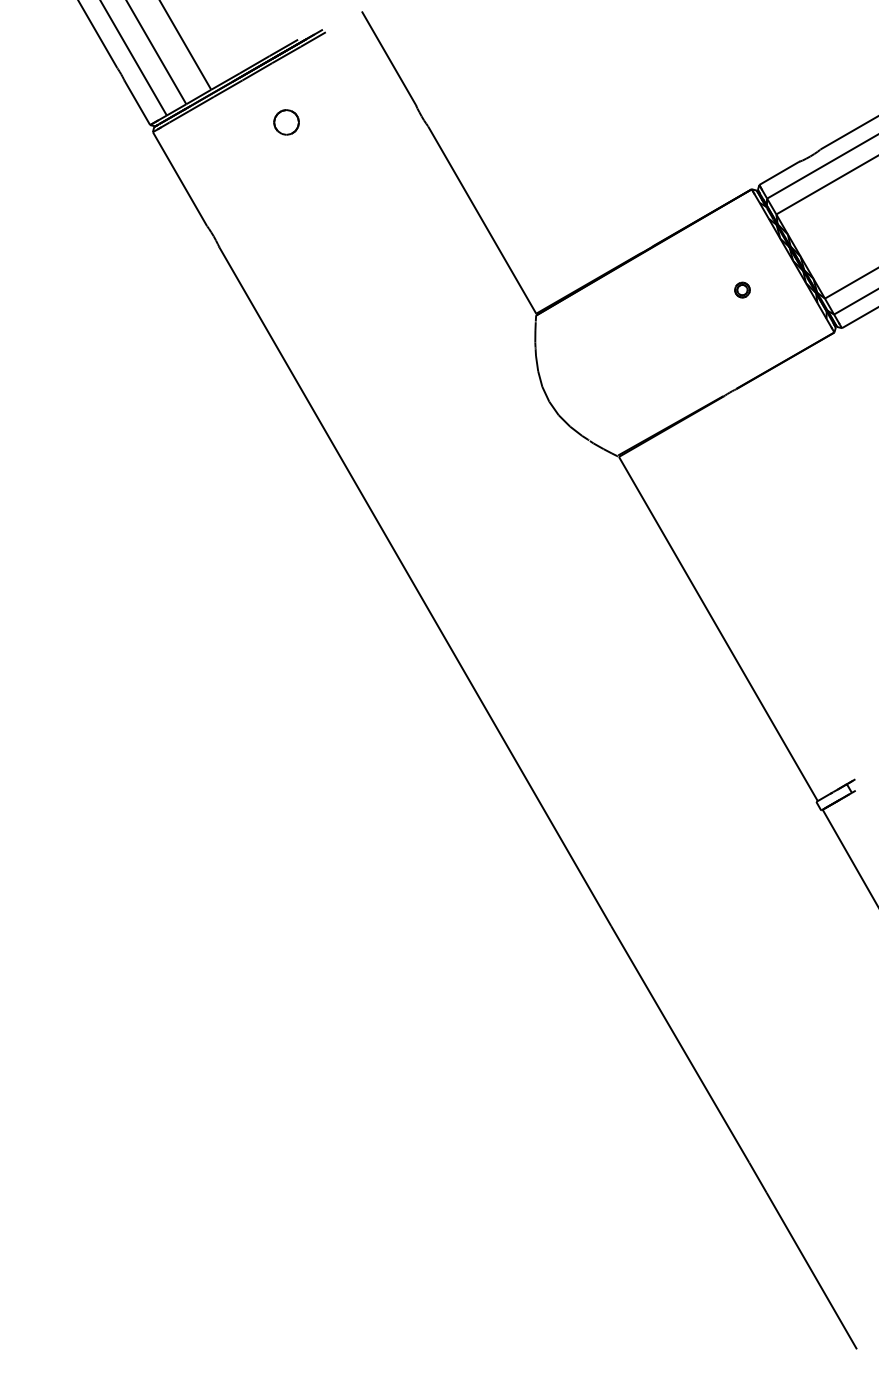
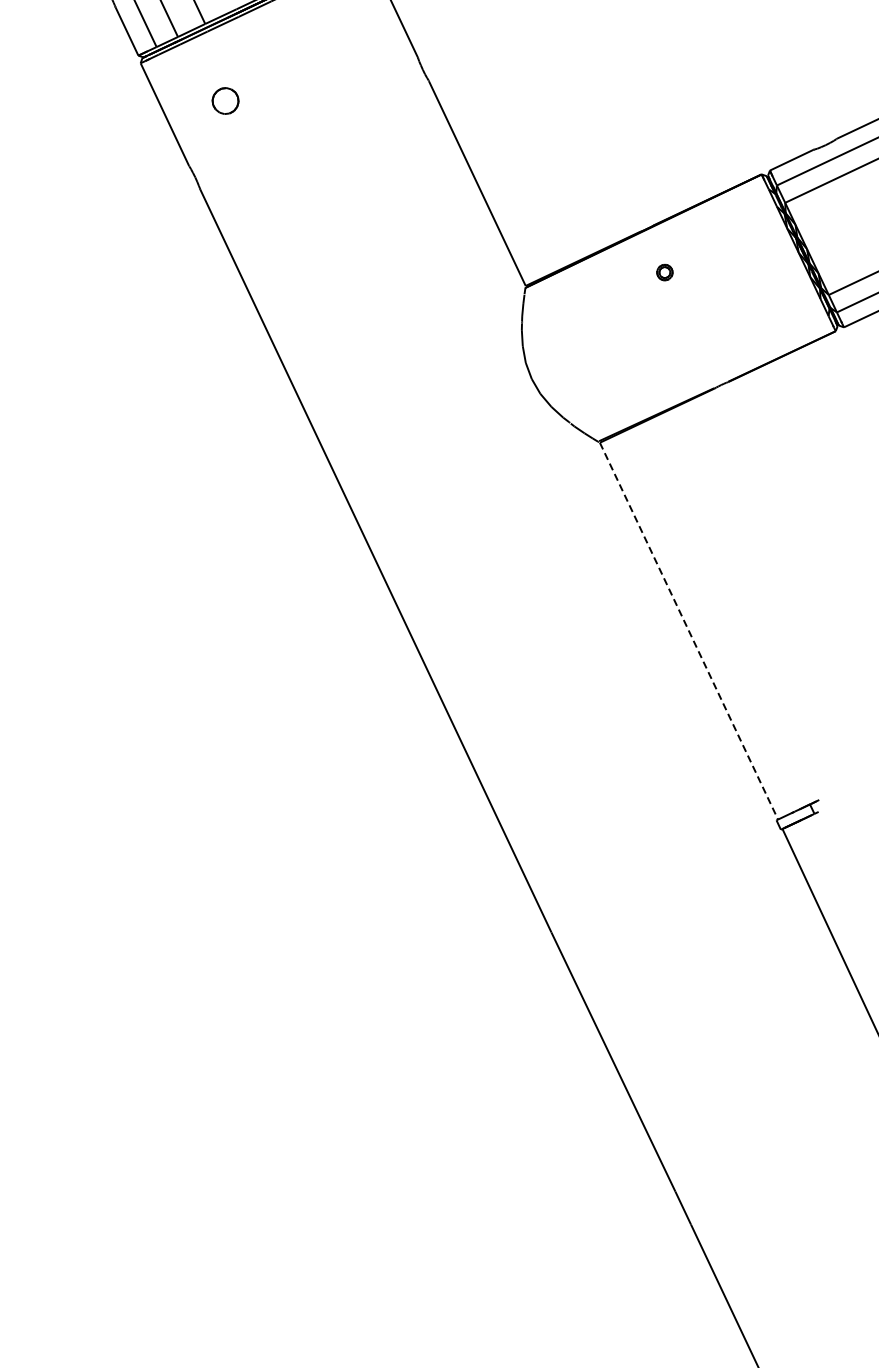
part: (286, 122) -> (225, 101), moved
part: (742, 289) -> (664, 271), moved
line: (718, 629) -> (689, 631), solid -> dashed

